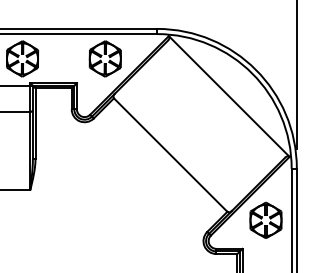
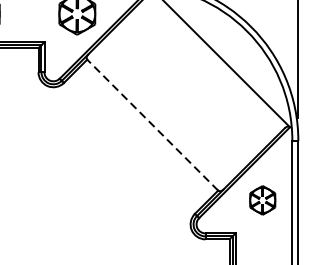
line: (170, 154) -> (152, 124), solid -> dashed
part: (265, 219) -> (262, 199), size x0.7

